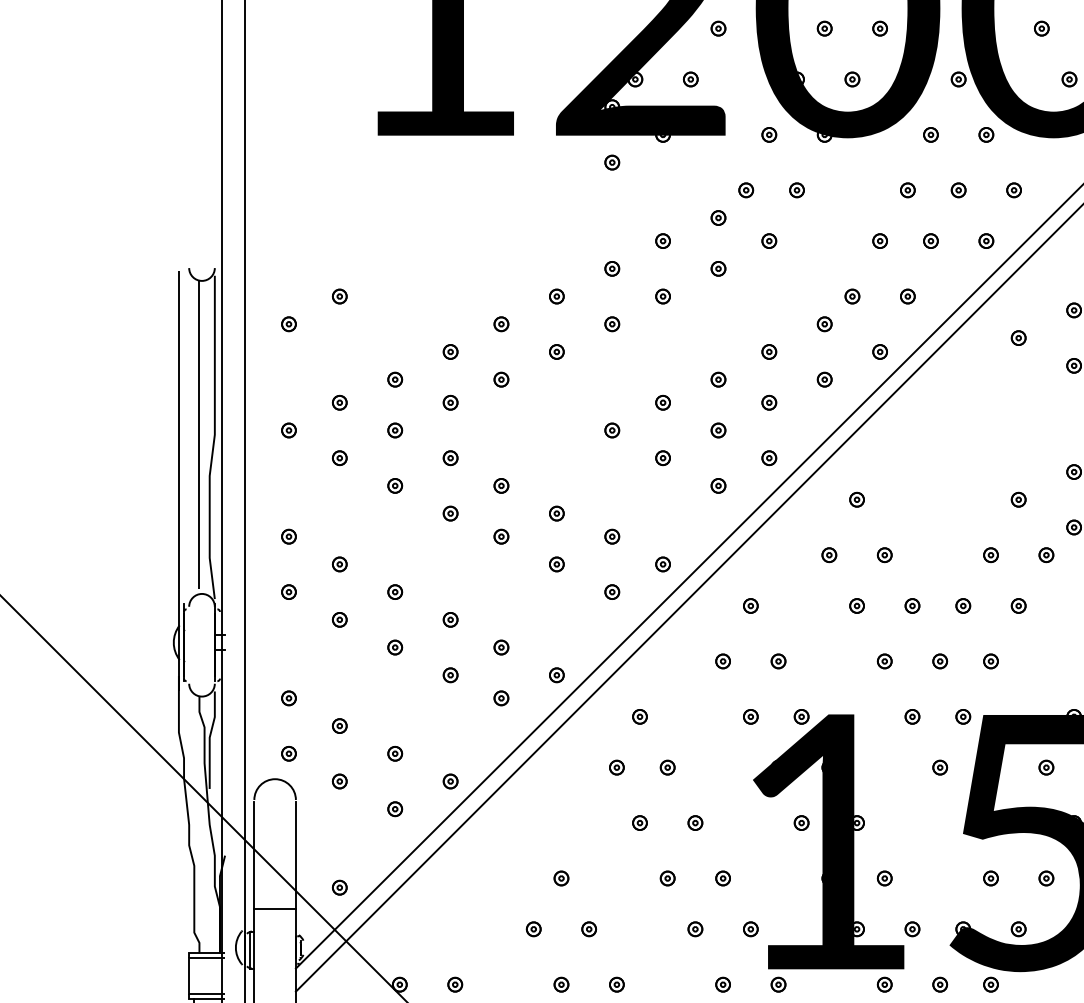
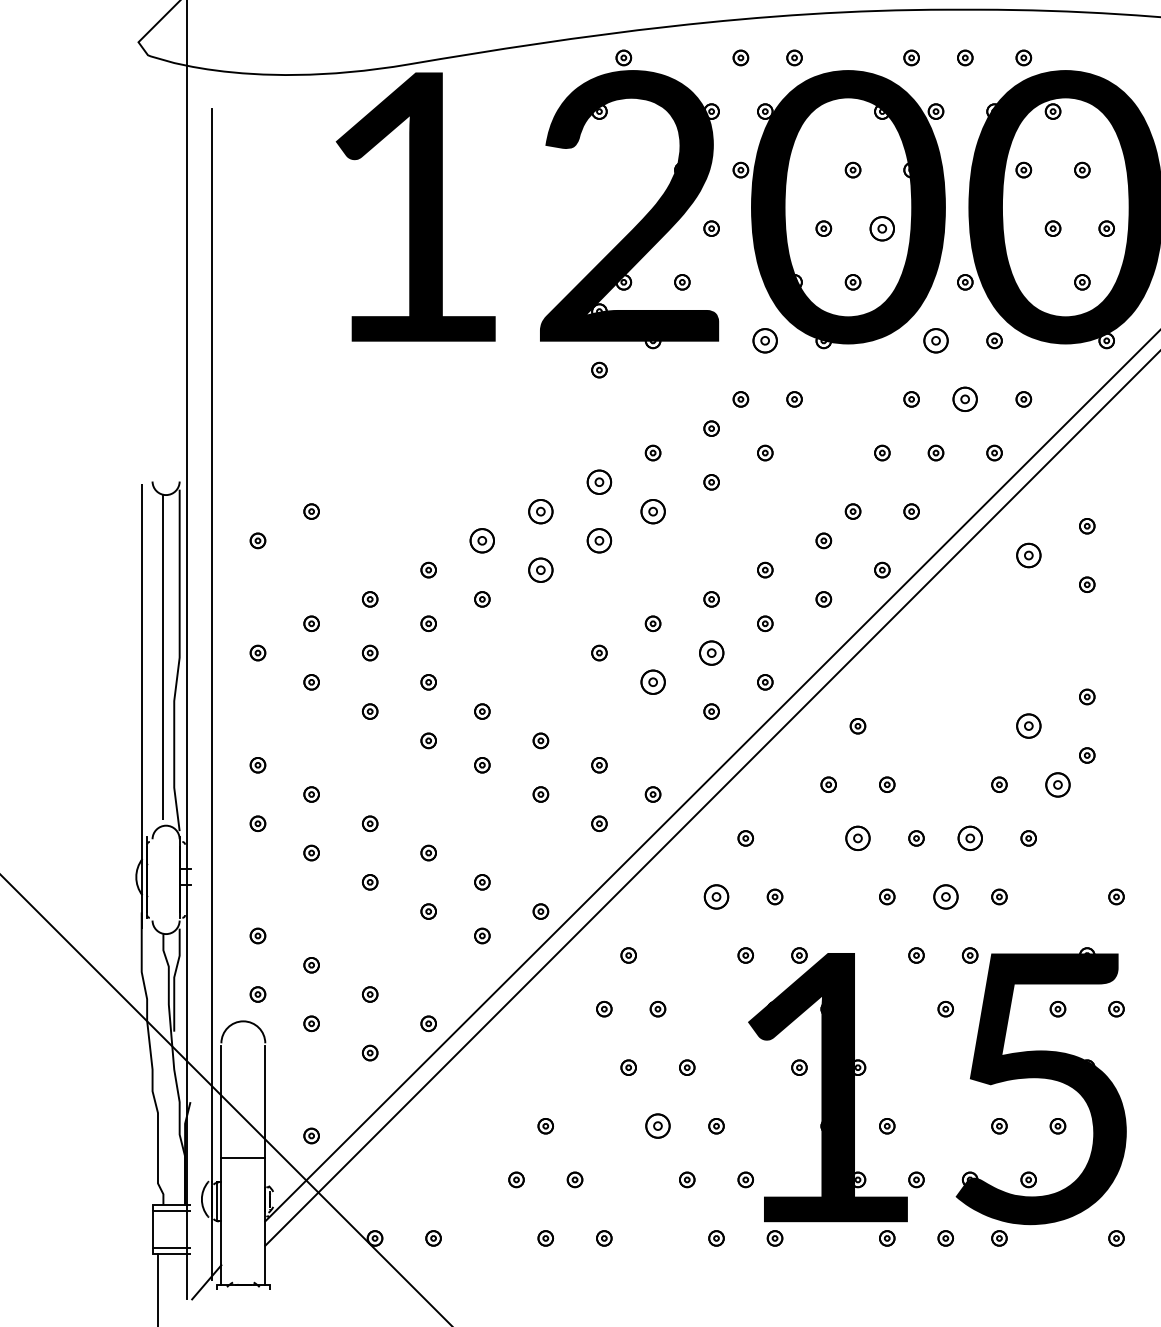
part: (880, 28) -> (882, 228), size x1.6
part: (769, 134) -> (765, 340), size x1.6
part: (930, 134) -> (935, 340), size x1.6
part: (958, 190) -> (965, 399), size x1.6
part: (612, 269) -> (599, 482), size x1.6
part: (556, 296) -> (540, 511), size x1.6
part: (662, 296) -> (652, 511), size x1.6
part: (501, 323) -> (482, 540), size x1.6
part: (612, 323) -> (599, 540), size x1.6
part: (1018, 338) -> (1028, 555), size x1.6
part: (556, 351) -> (540, 569), size x1.6
part: (718, 429) -> (711, 652), size x1.6
part: (662, 458) -> (652, 682), size x1.6
part: (1018, 500) -> (1028, 726), size x1.6
part: (1045, 554) -> (1057, 784), size x1.6
part: (856, 606) -> (857, 838), size x1.6
part: (962, 606) -> (969, 838), size x1.6
part: (723, 660) -> (716, 896), size x1.6
part: (939, 660) -> (945, 896), size x1.6
part: (667, 878) -> (657, 1126), size x1.6

